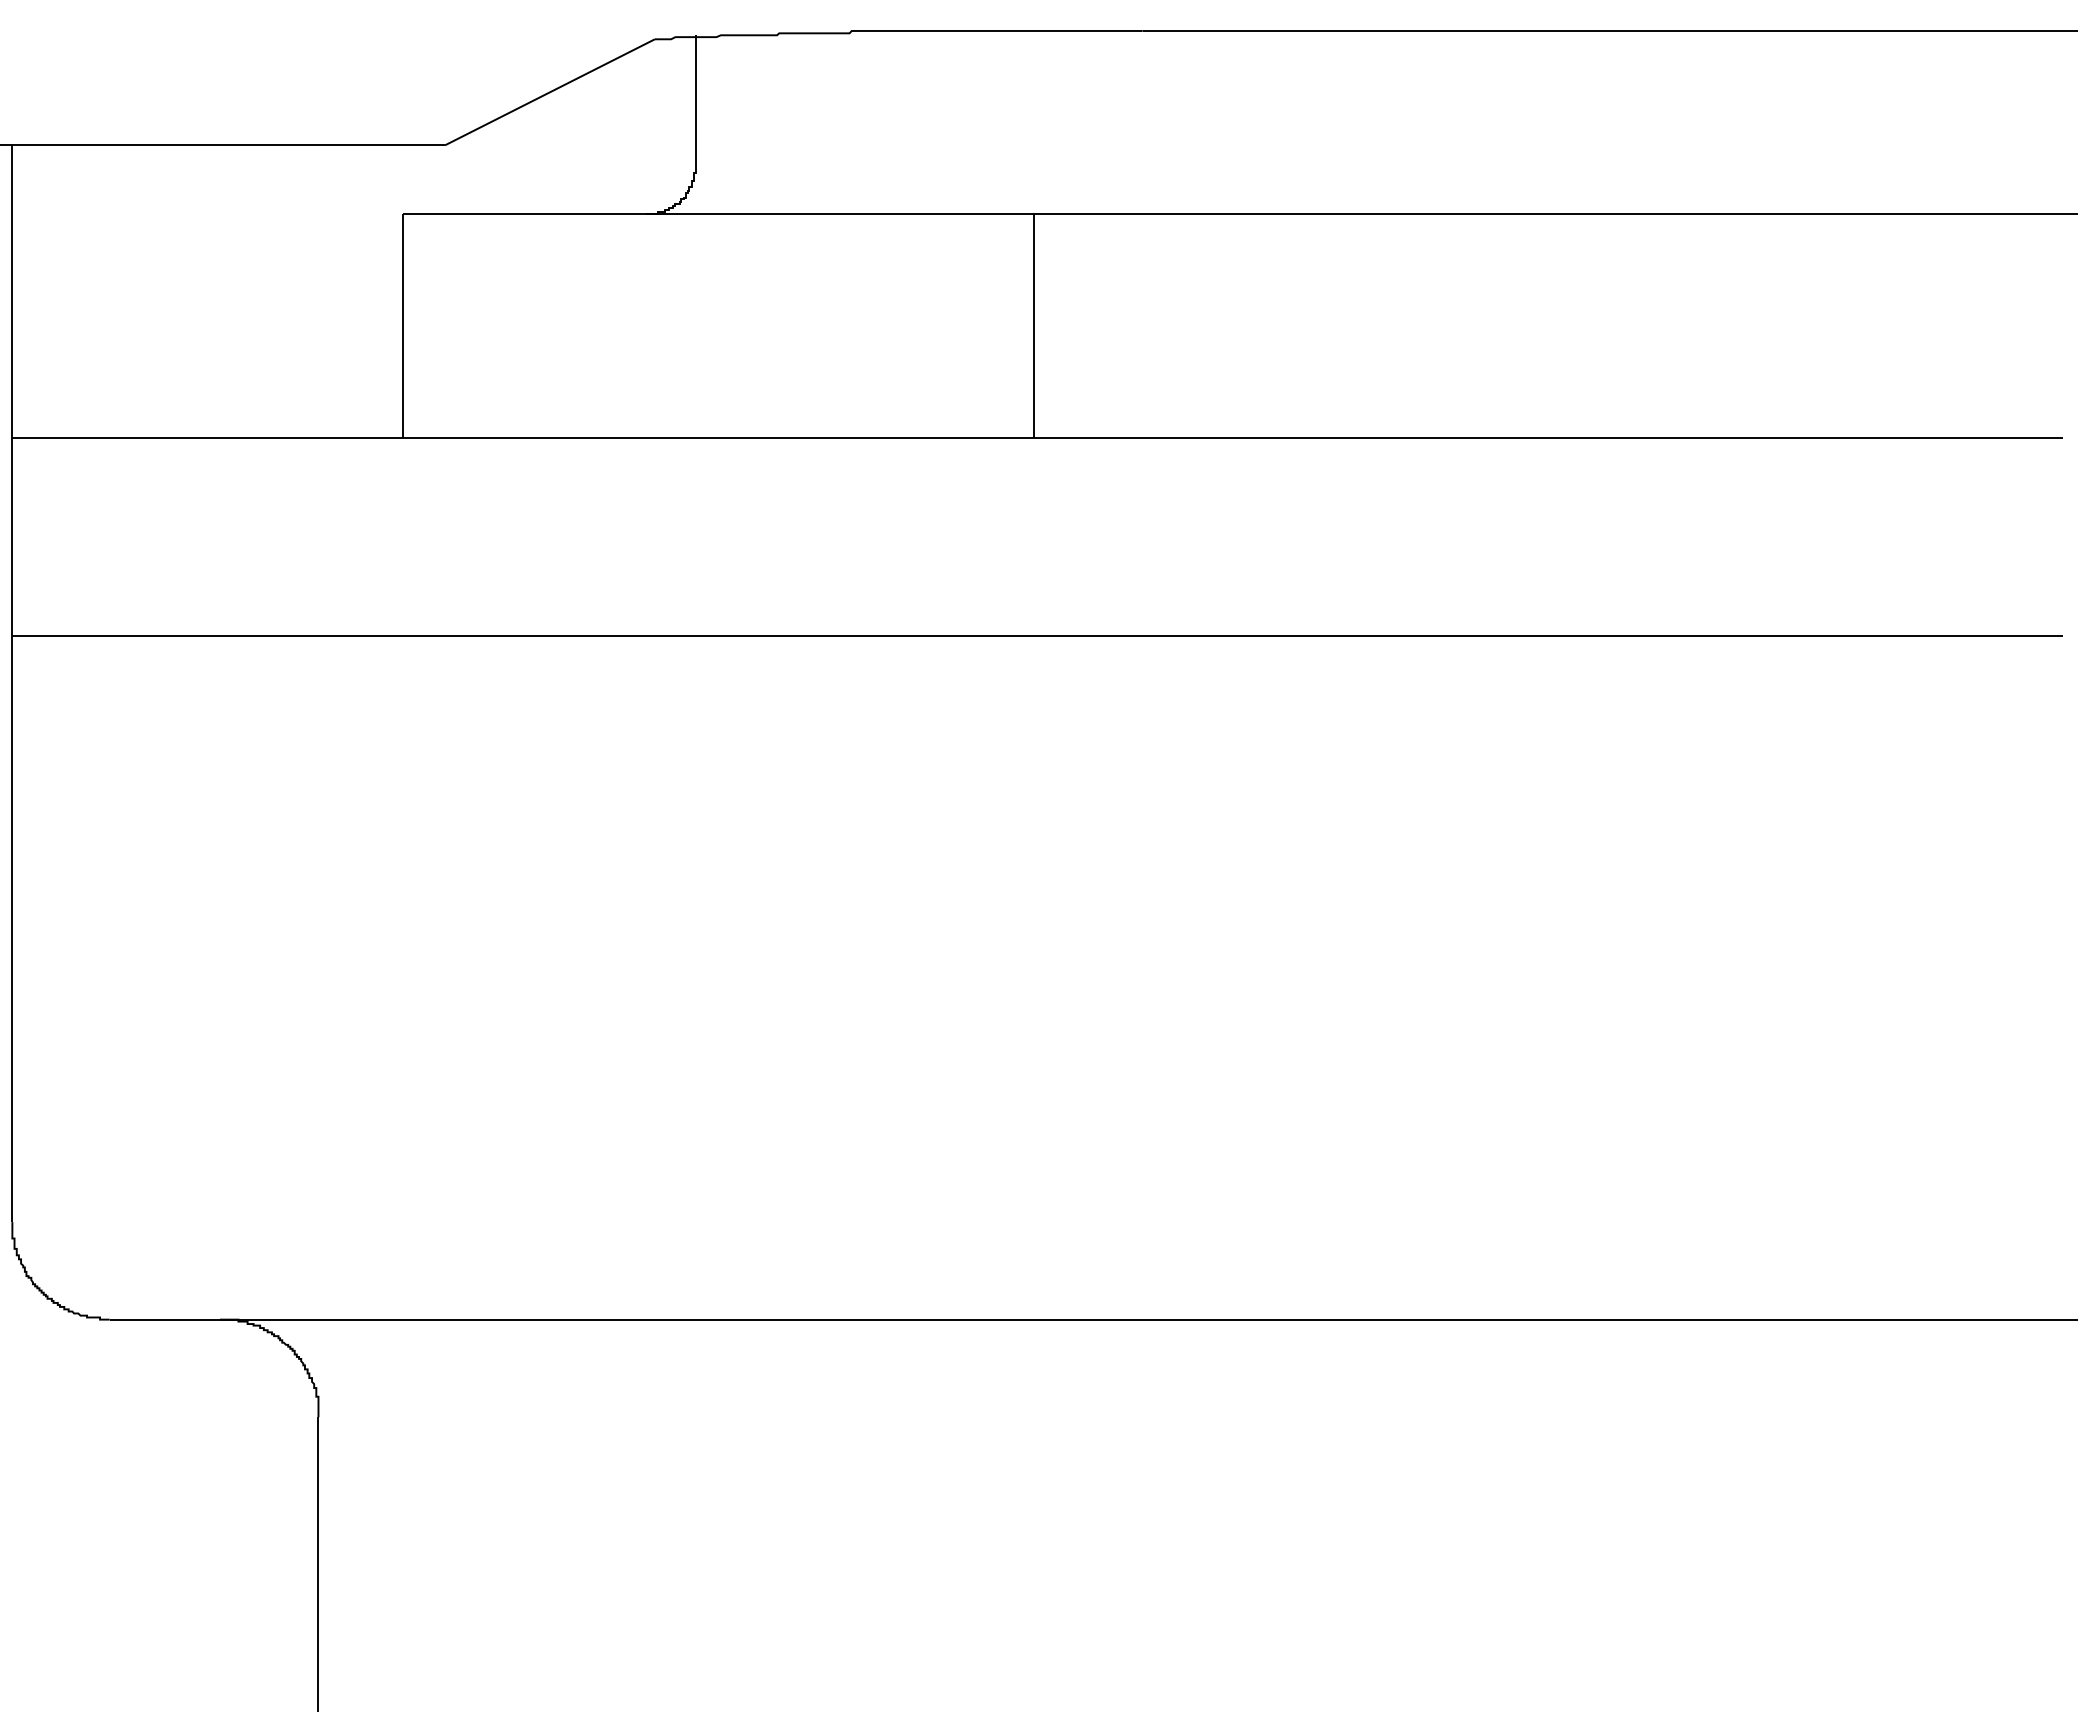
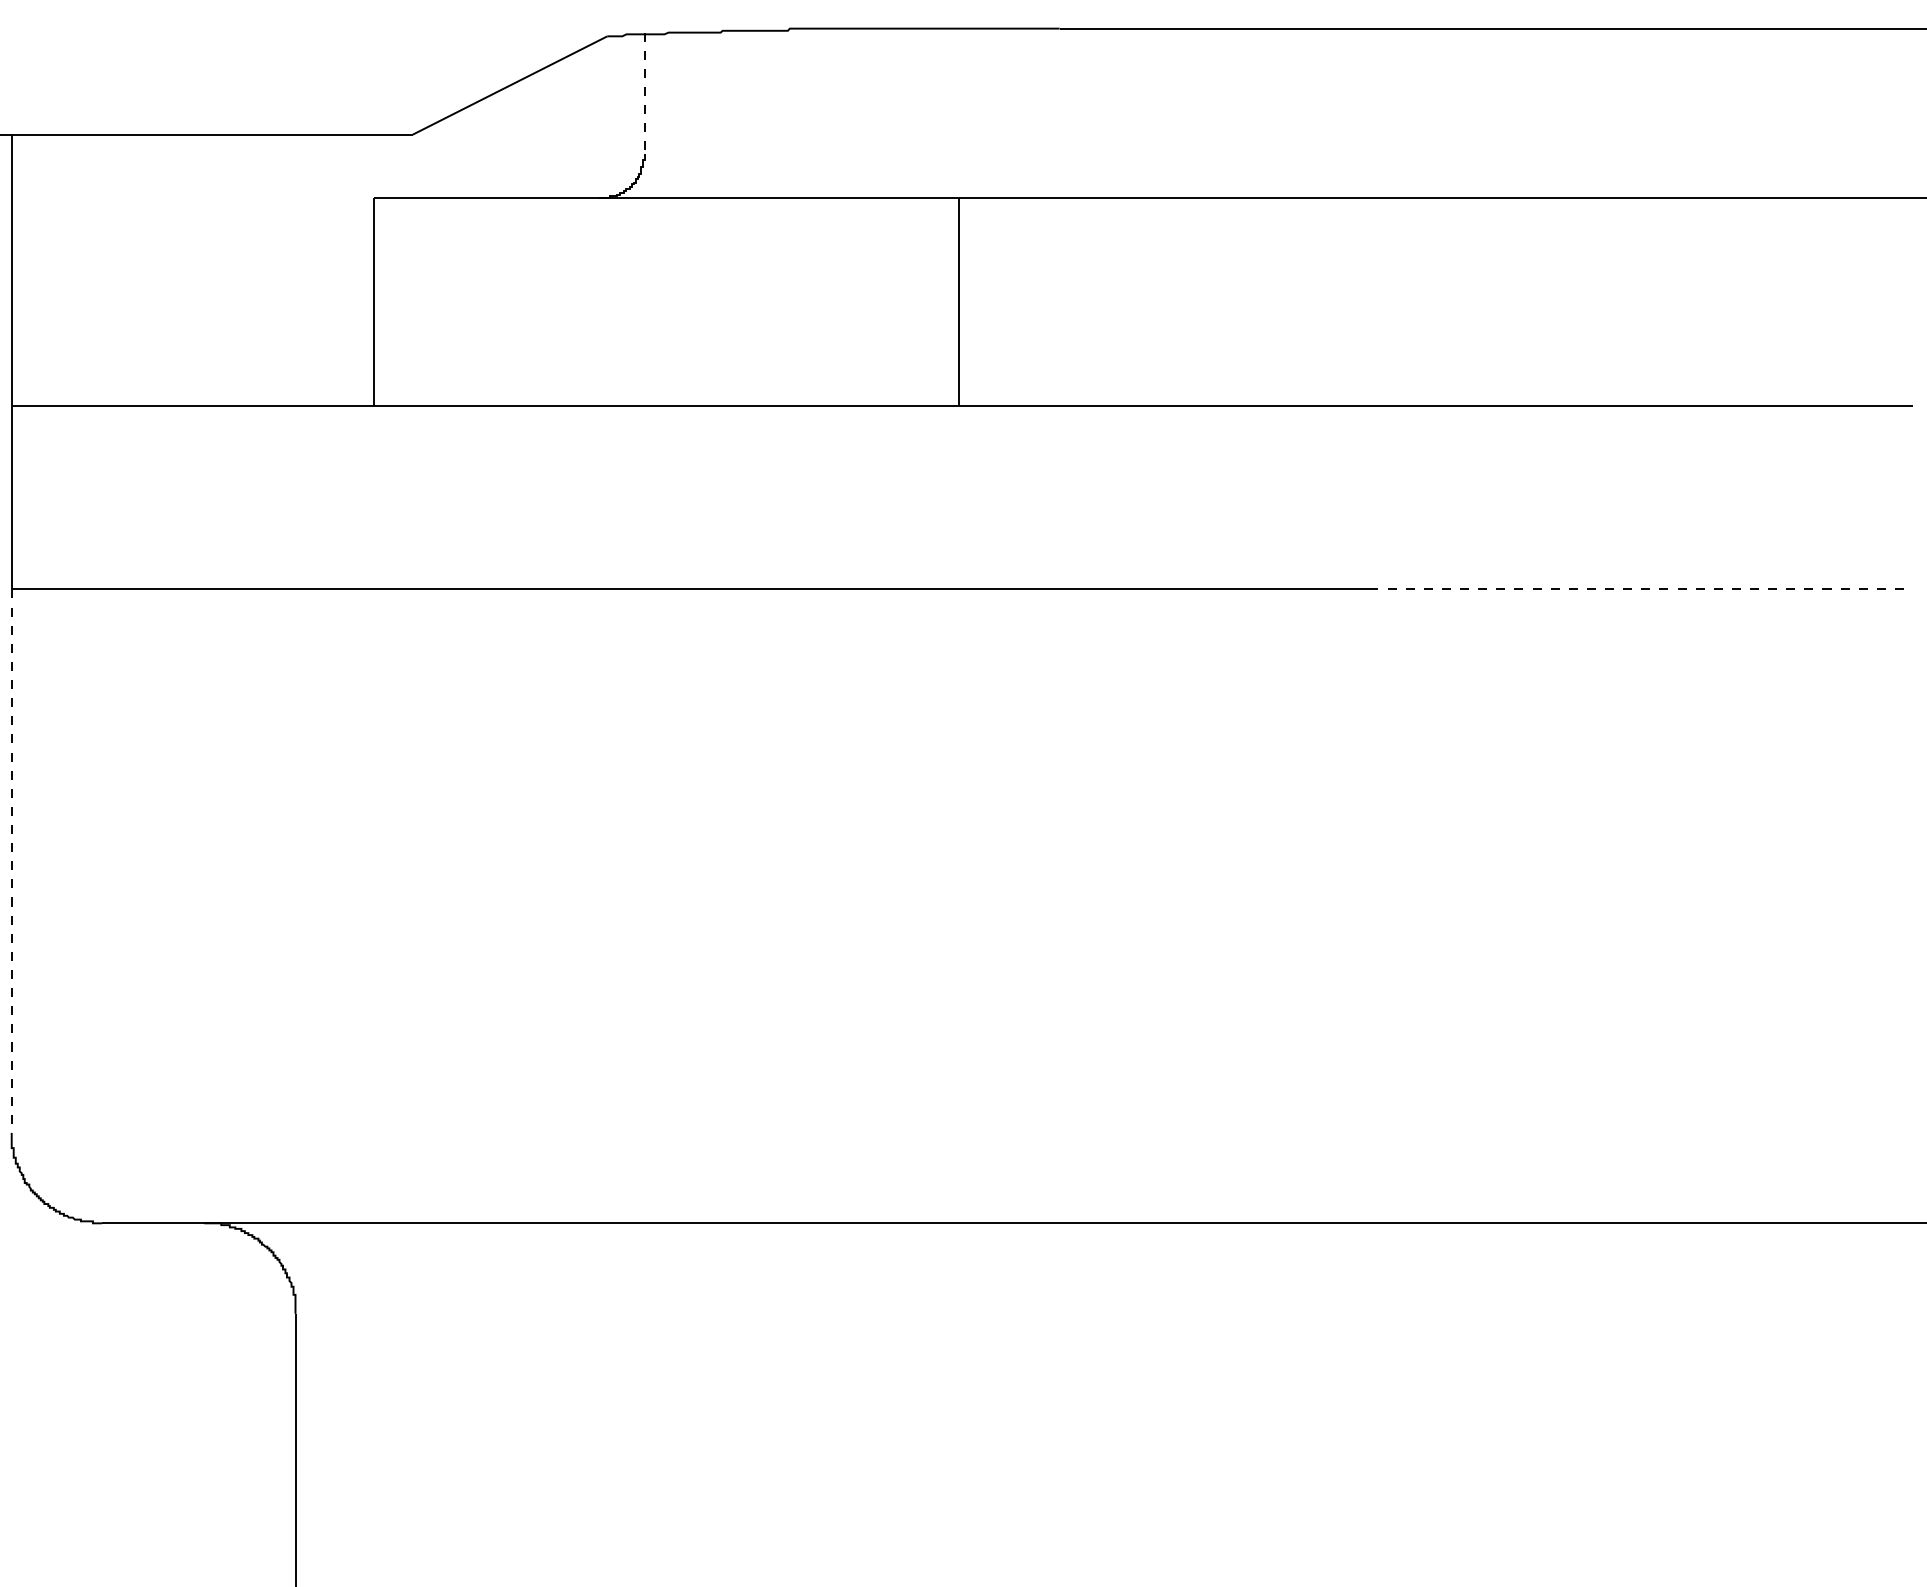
line: (695, 101) -> (645, 94), solid -> dashed
line: (1770, 635) -> (1641, 589), solid -> dashed
line: (12, 929) -> (11, 861), solid -> dashed

